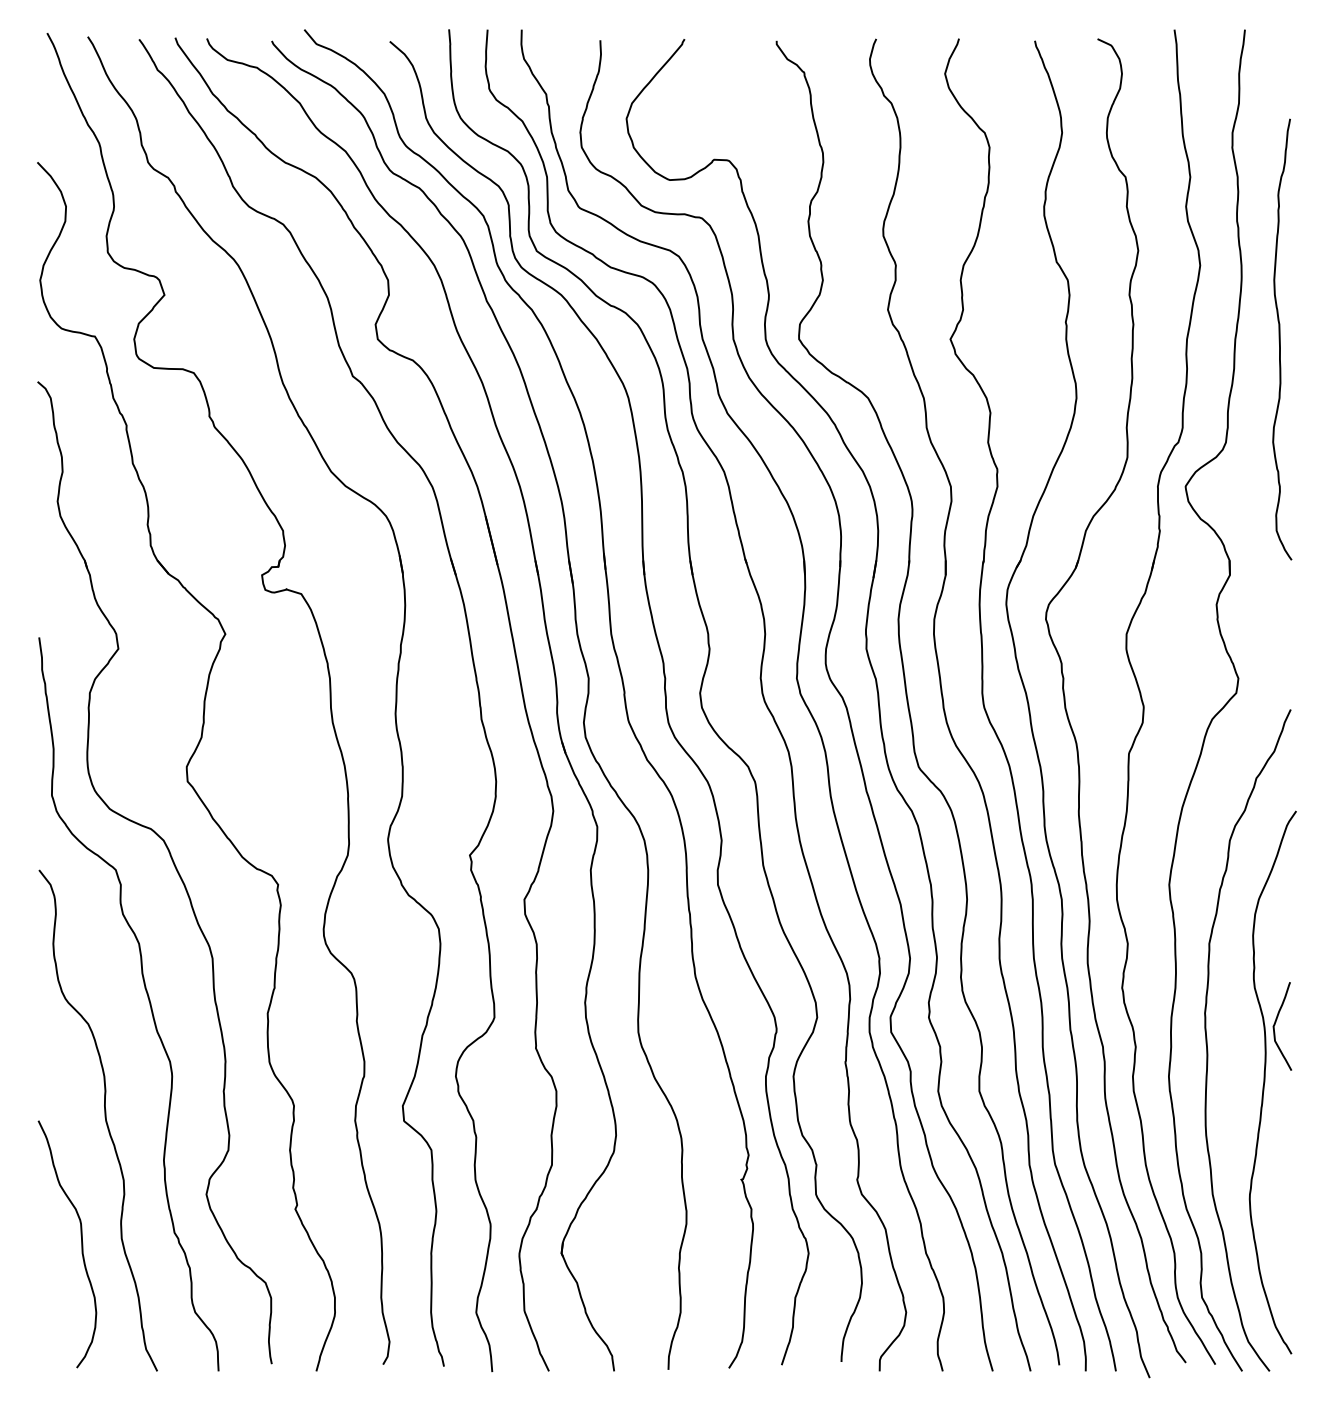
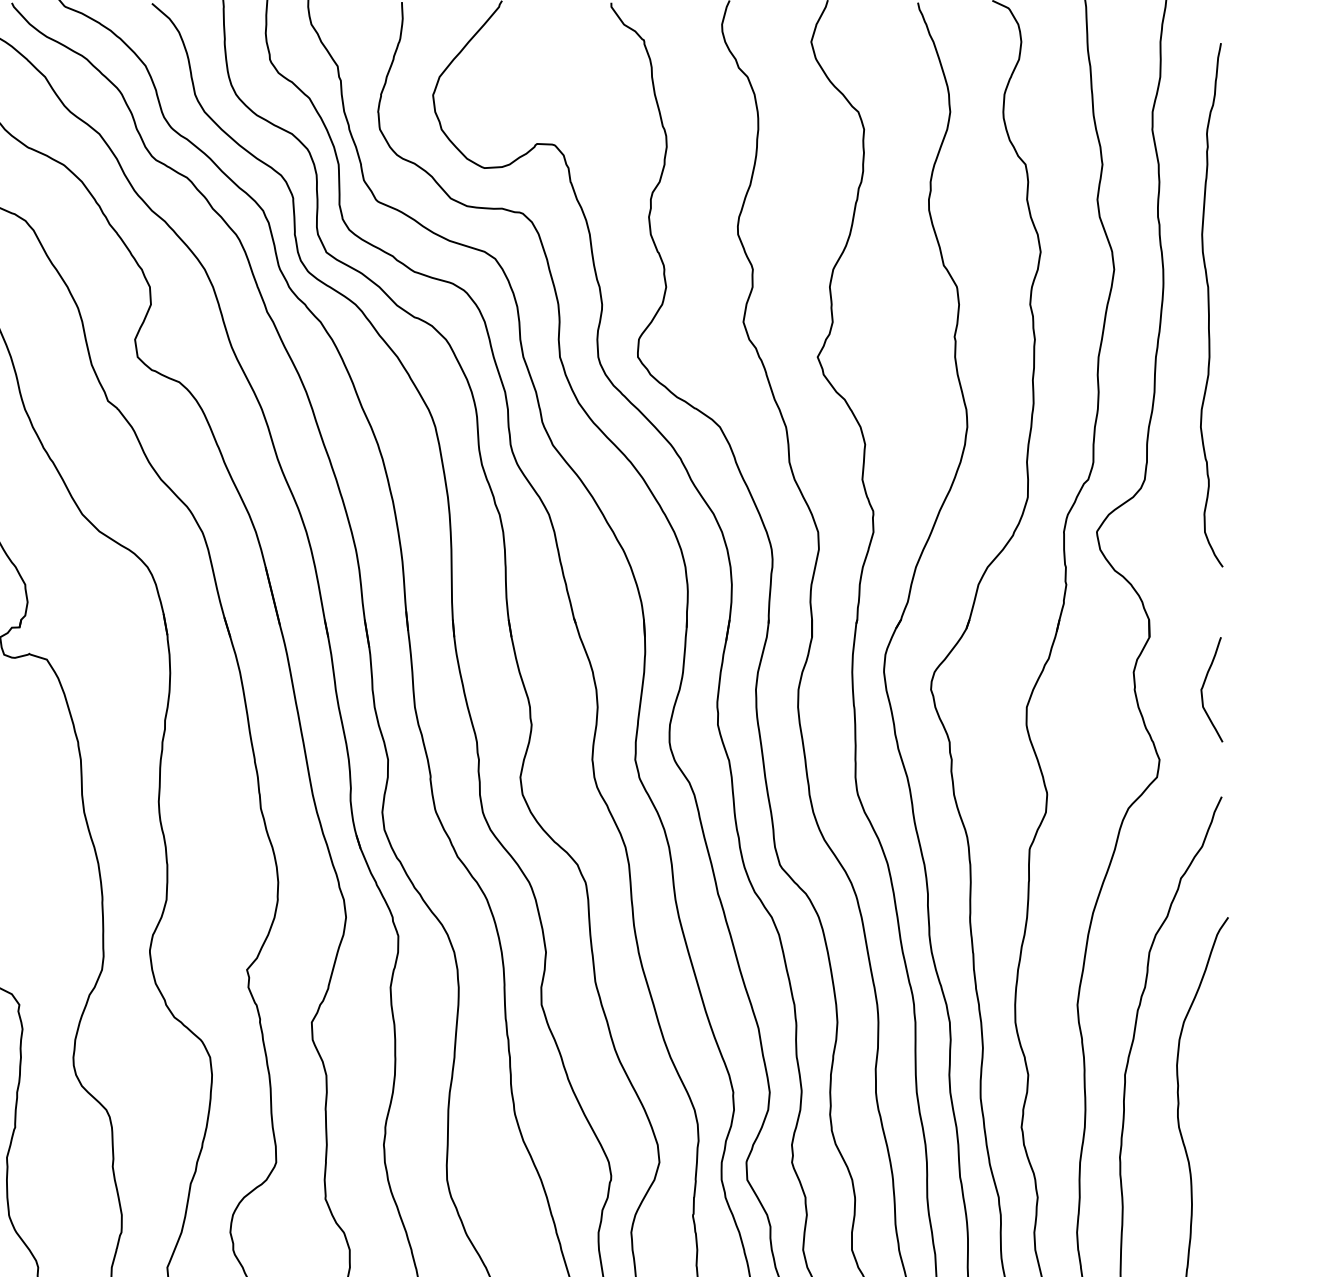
curve: (1280, 339) -> (1209, 305), moved
curve: (1275, 1025) -> (1203, 688), moved

